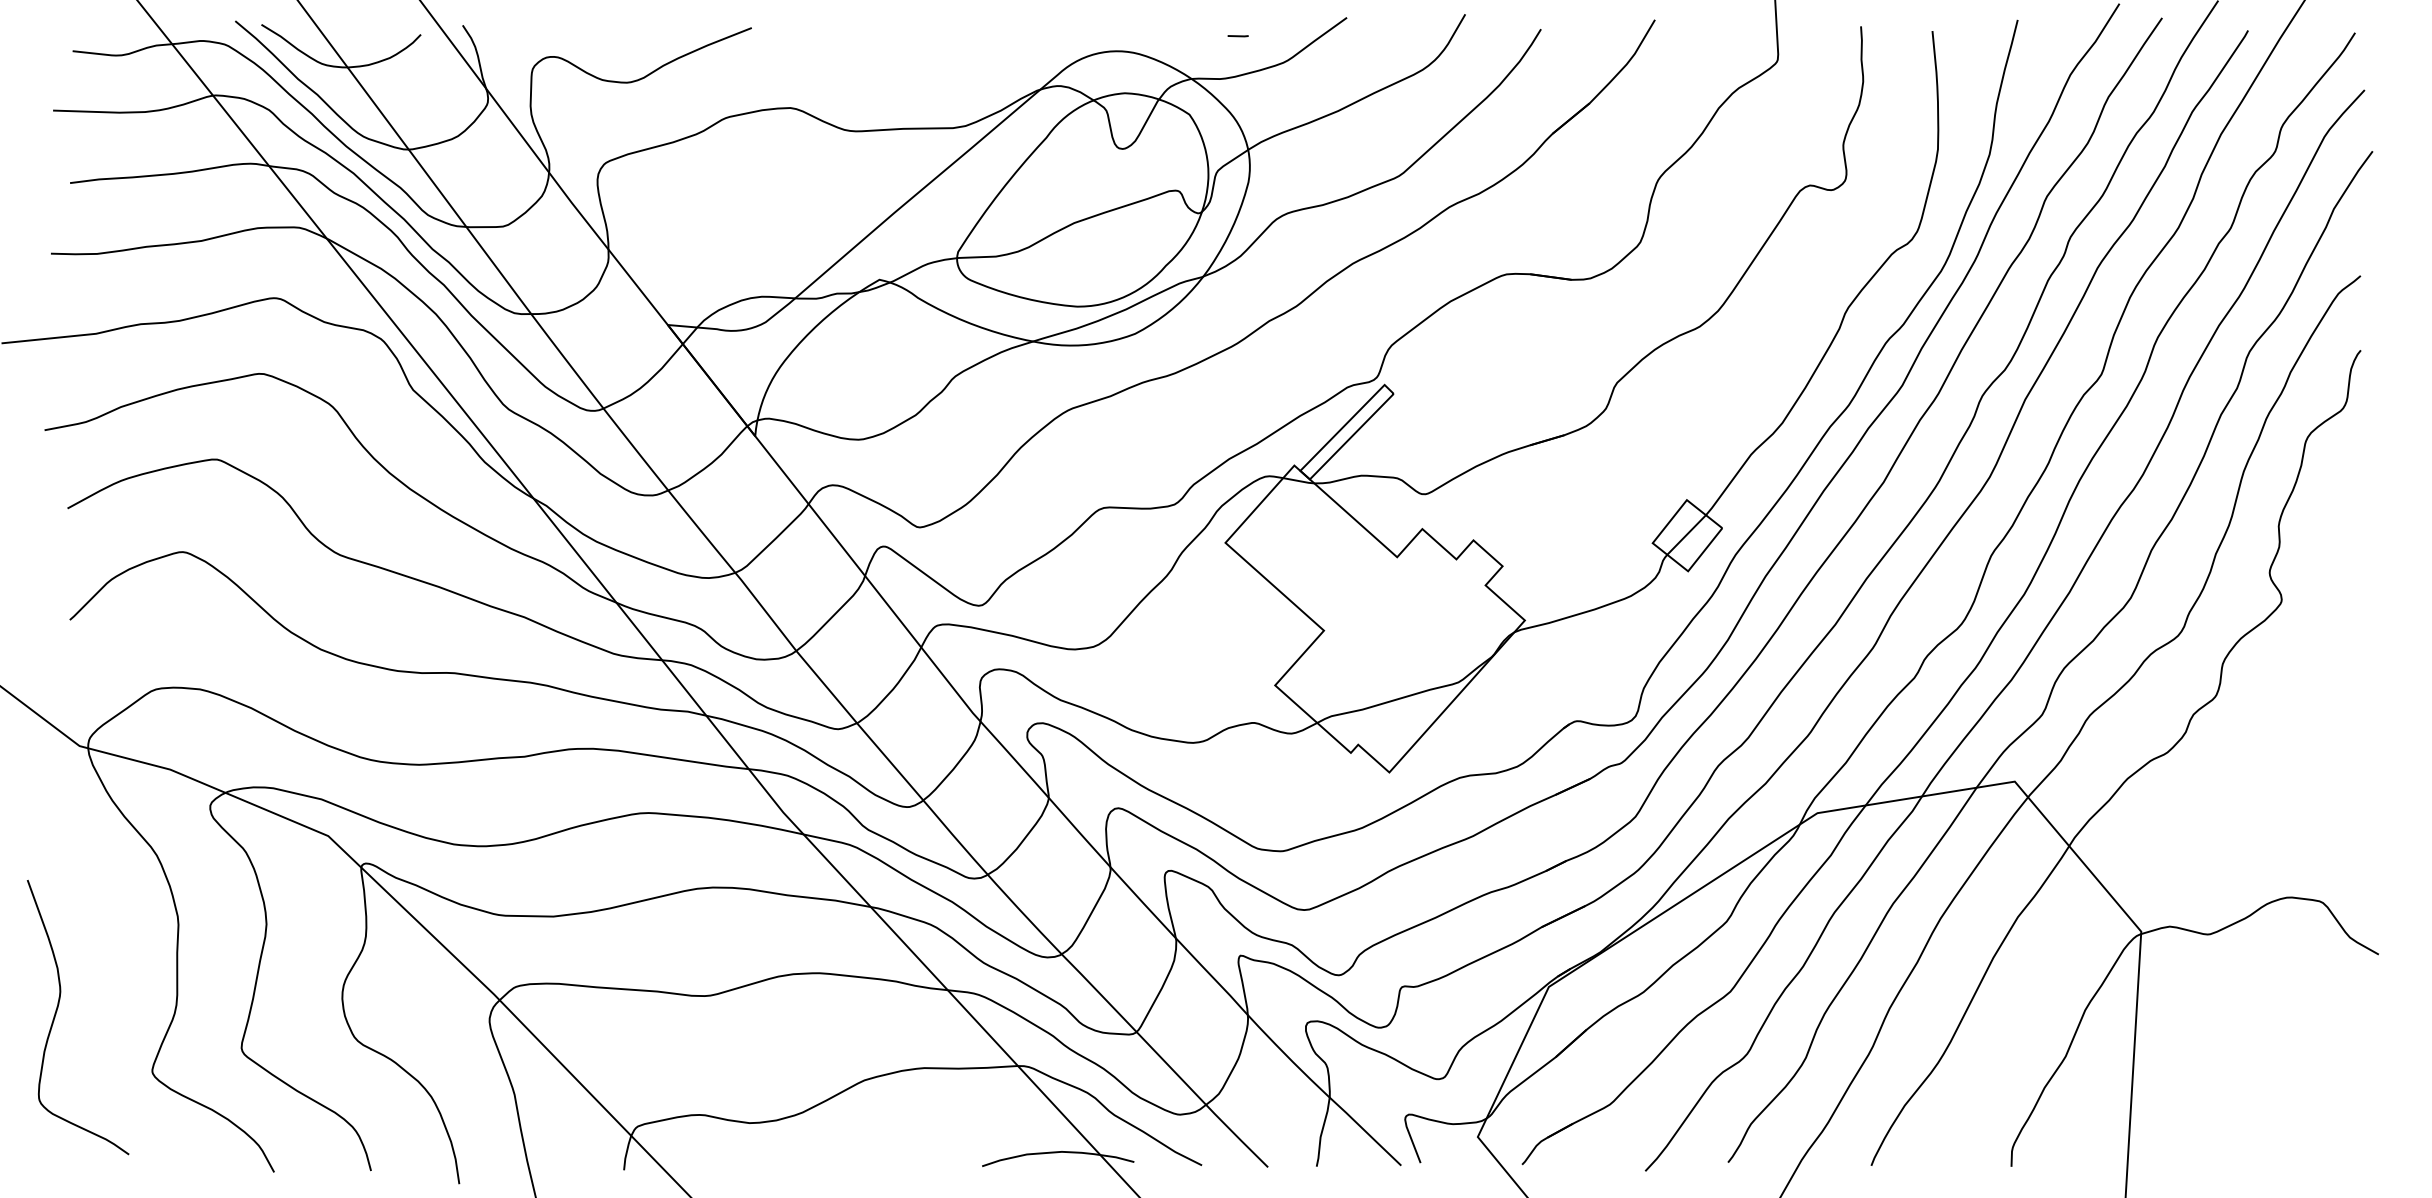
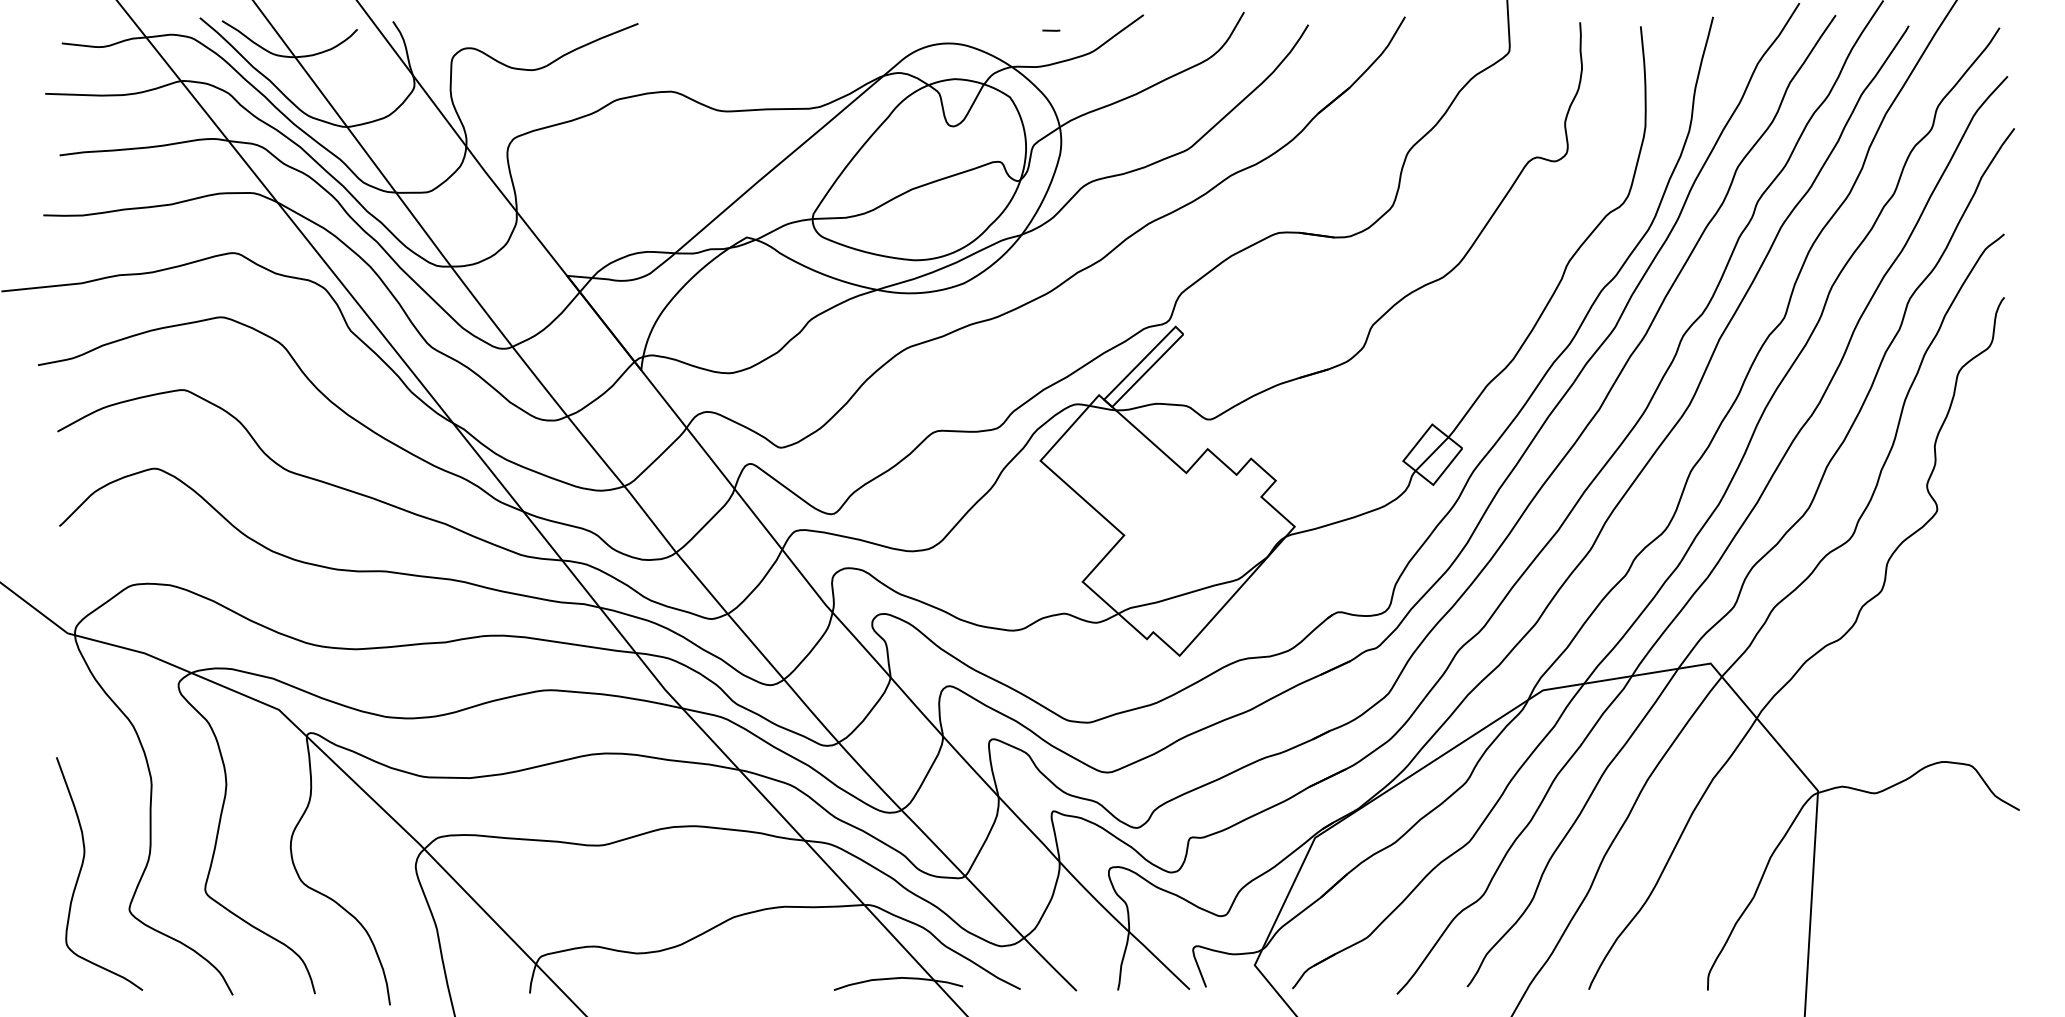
curve: (57, 1011) -> (82, 868), moved

